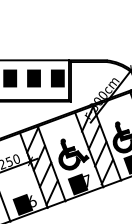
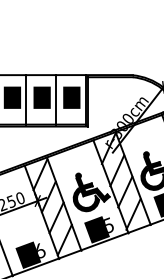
line: (21, 79) -> (26, 99), added
line: (45, 79) -> (56, 99), added
text: (87, 181) -> (108, 225), 67 -> 65

